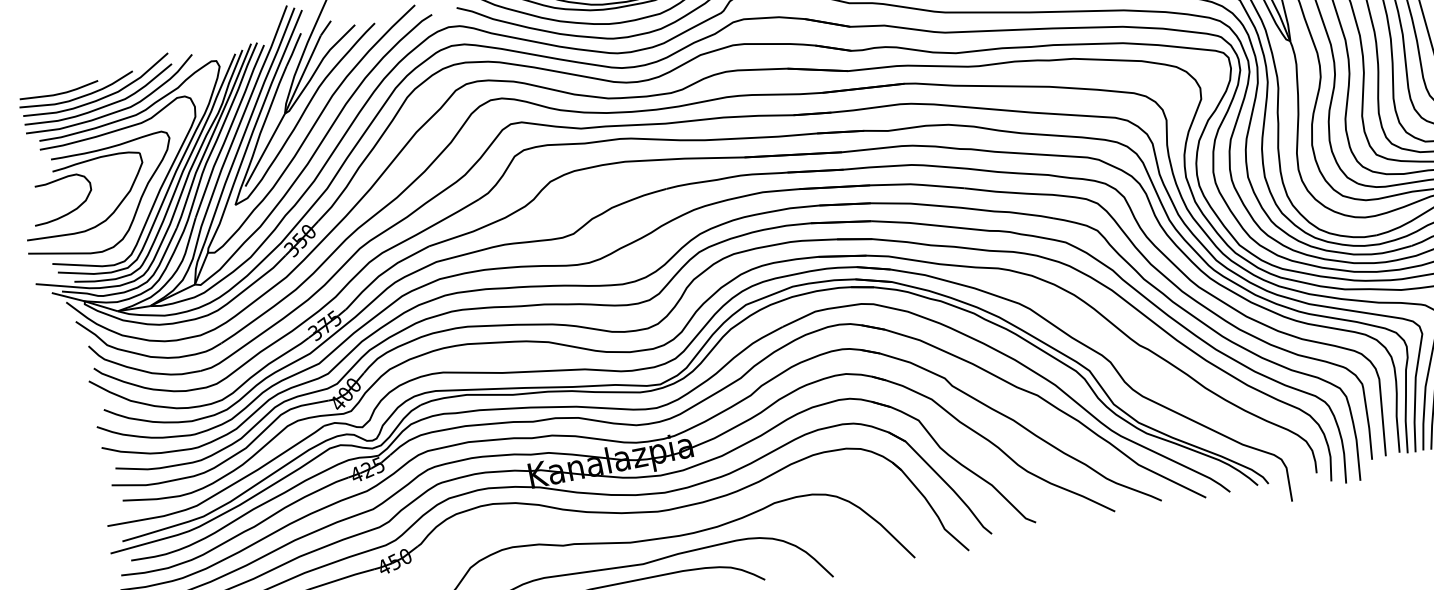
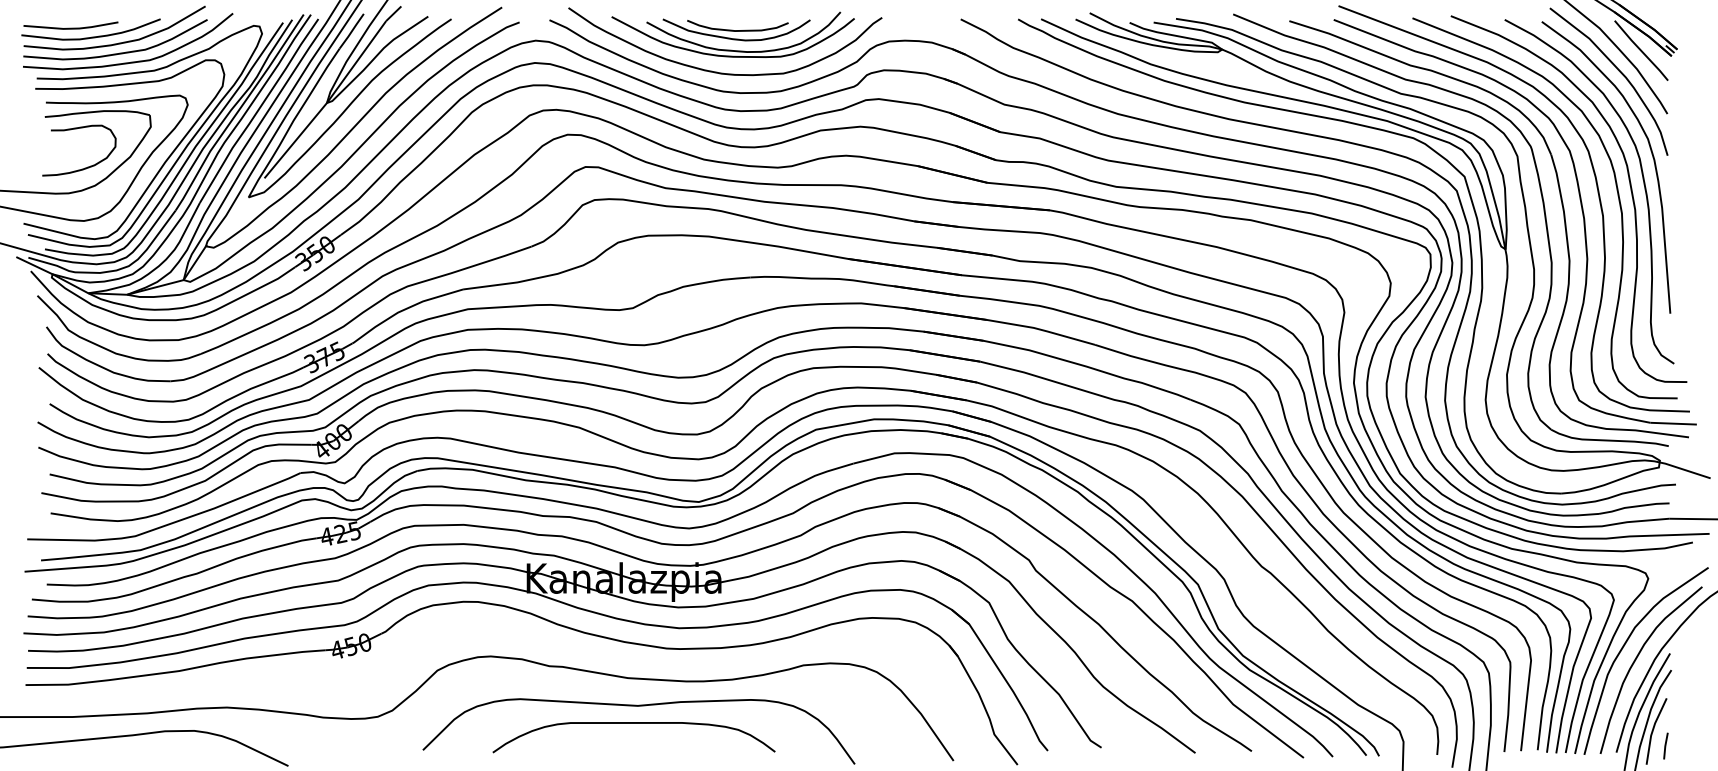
curve: (71, 210) -> (87, 166), moved

